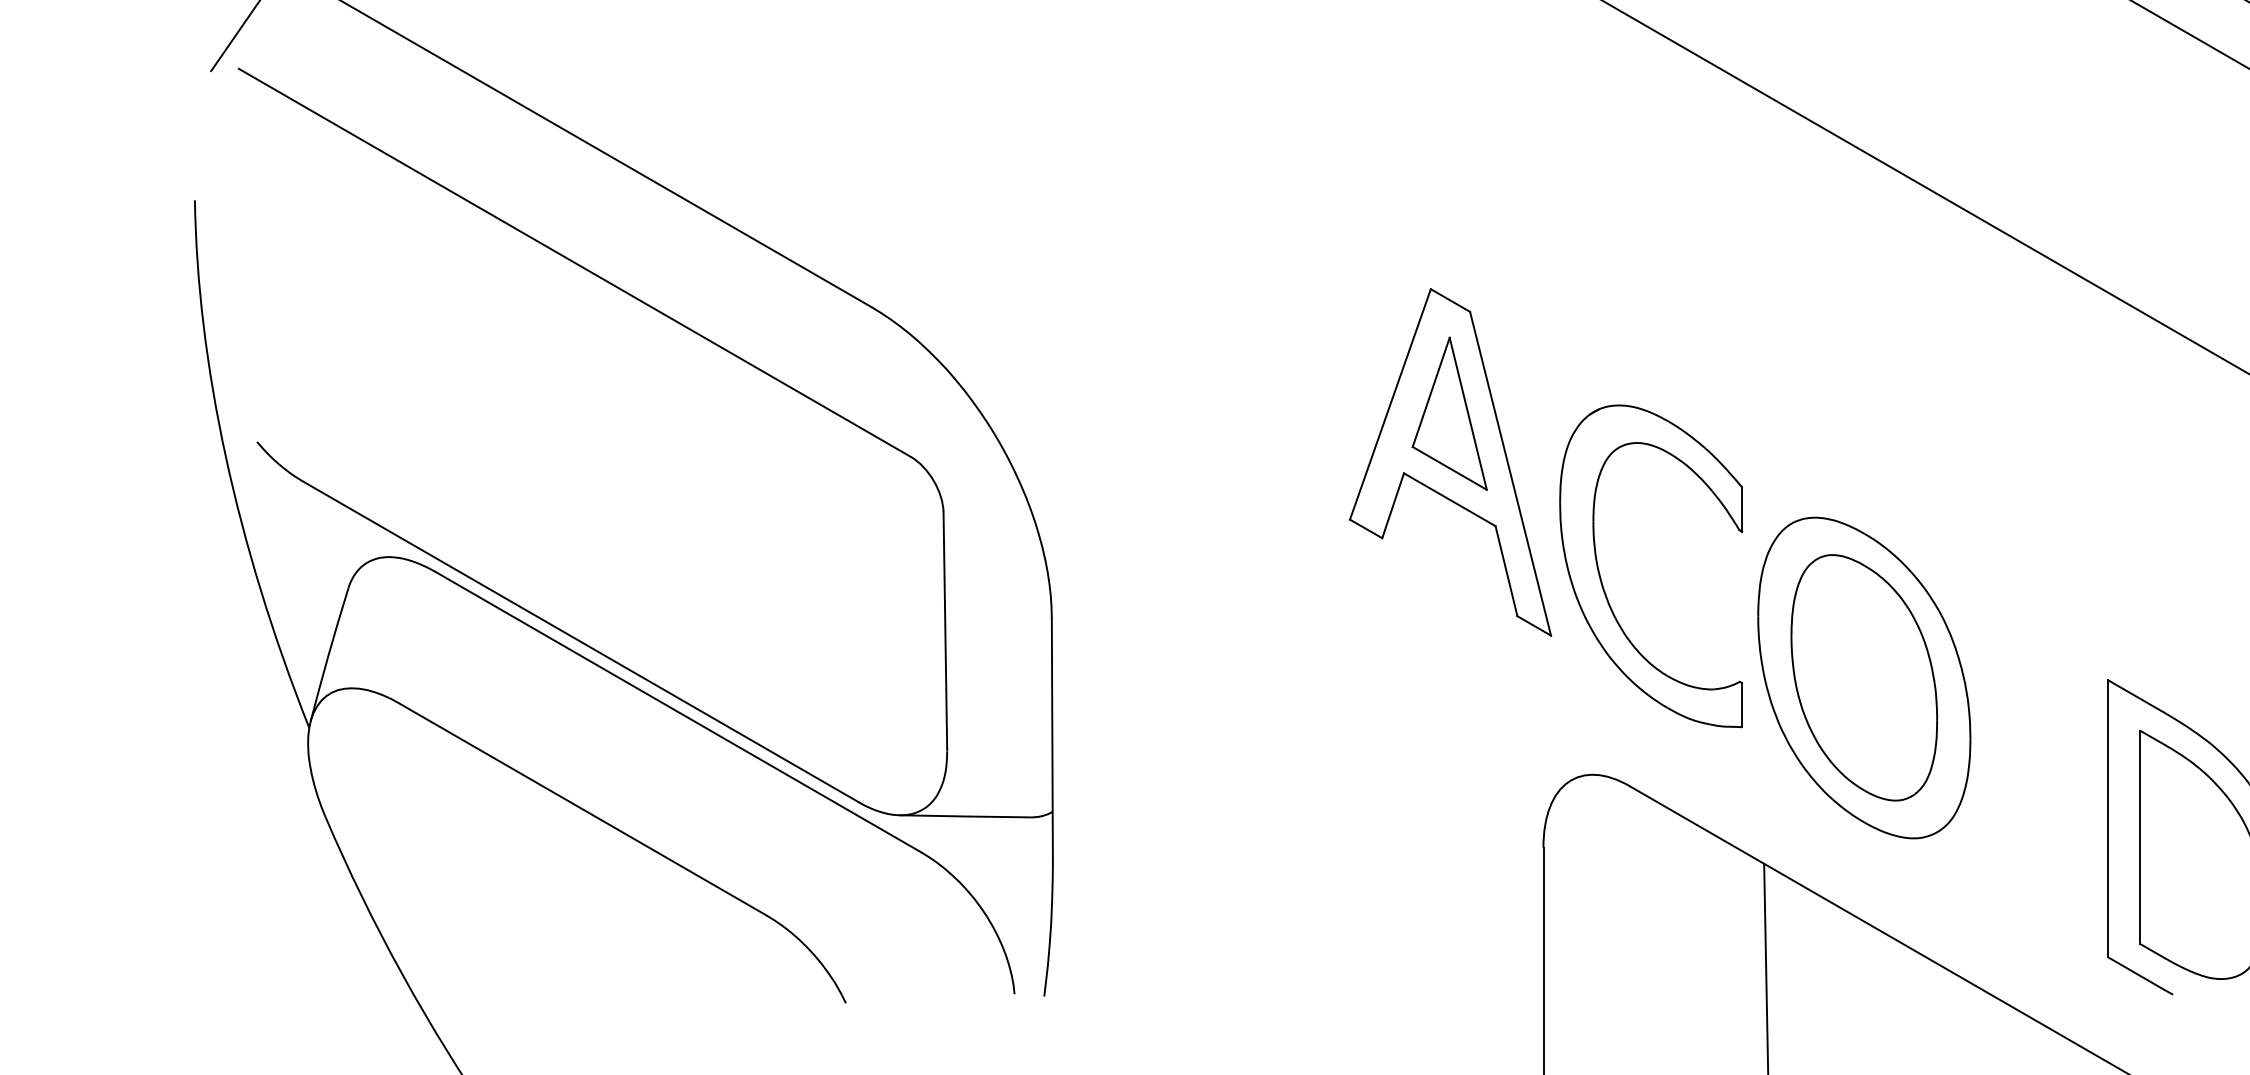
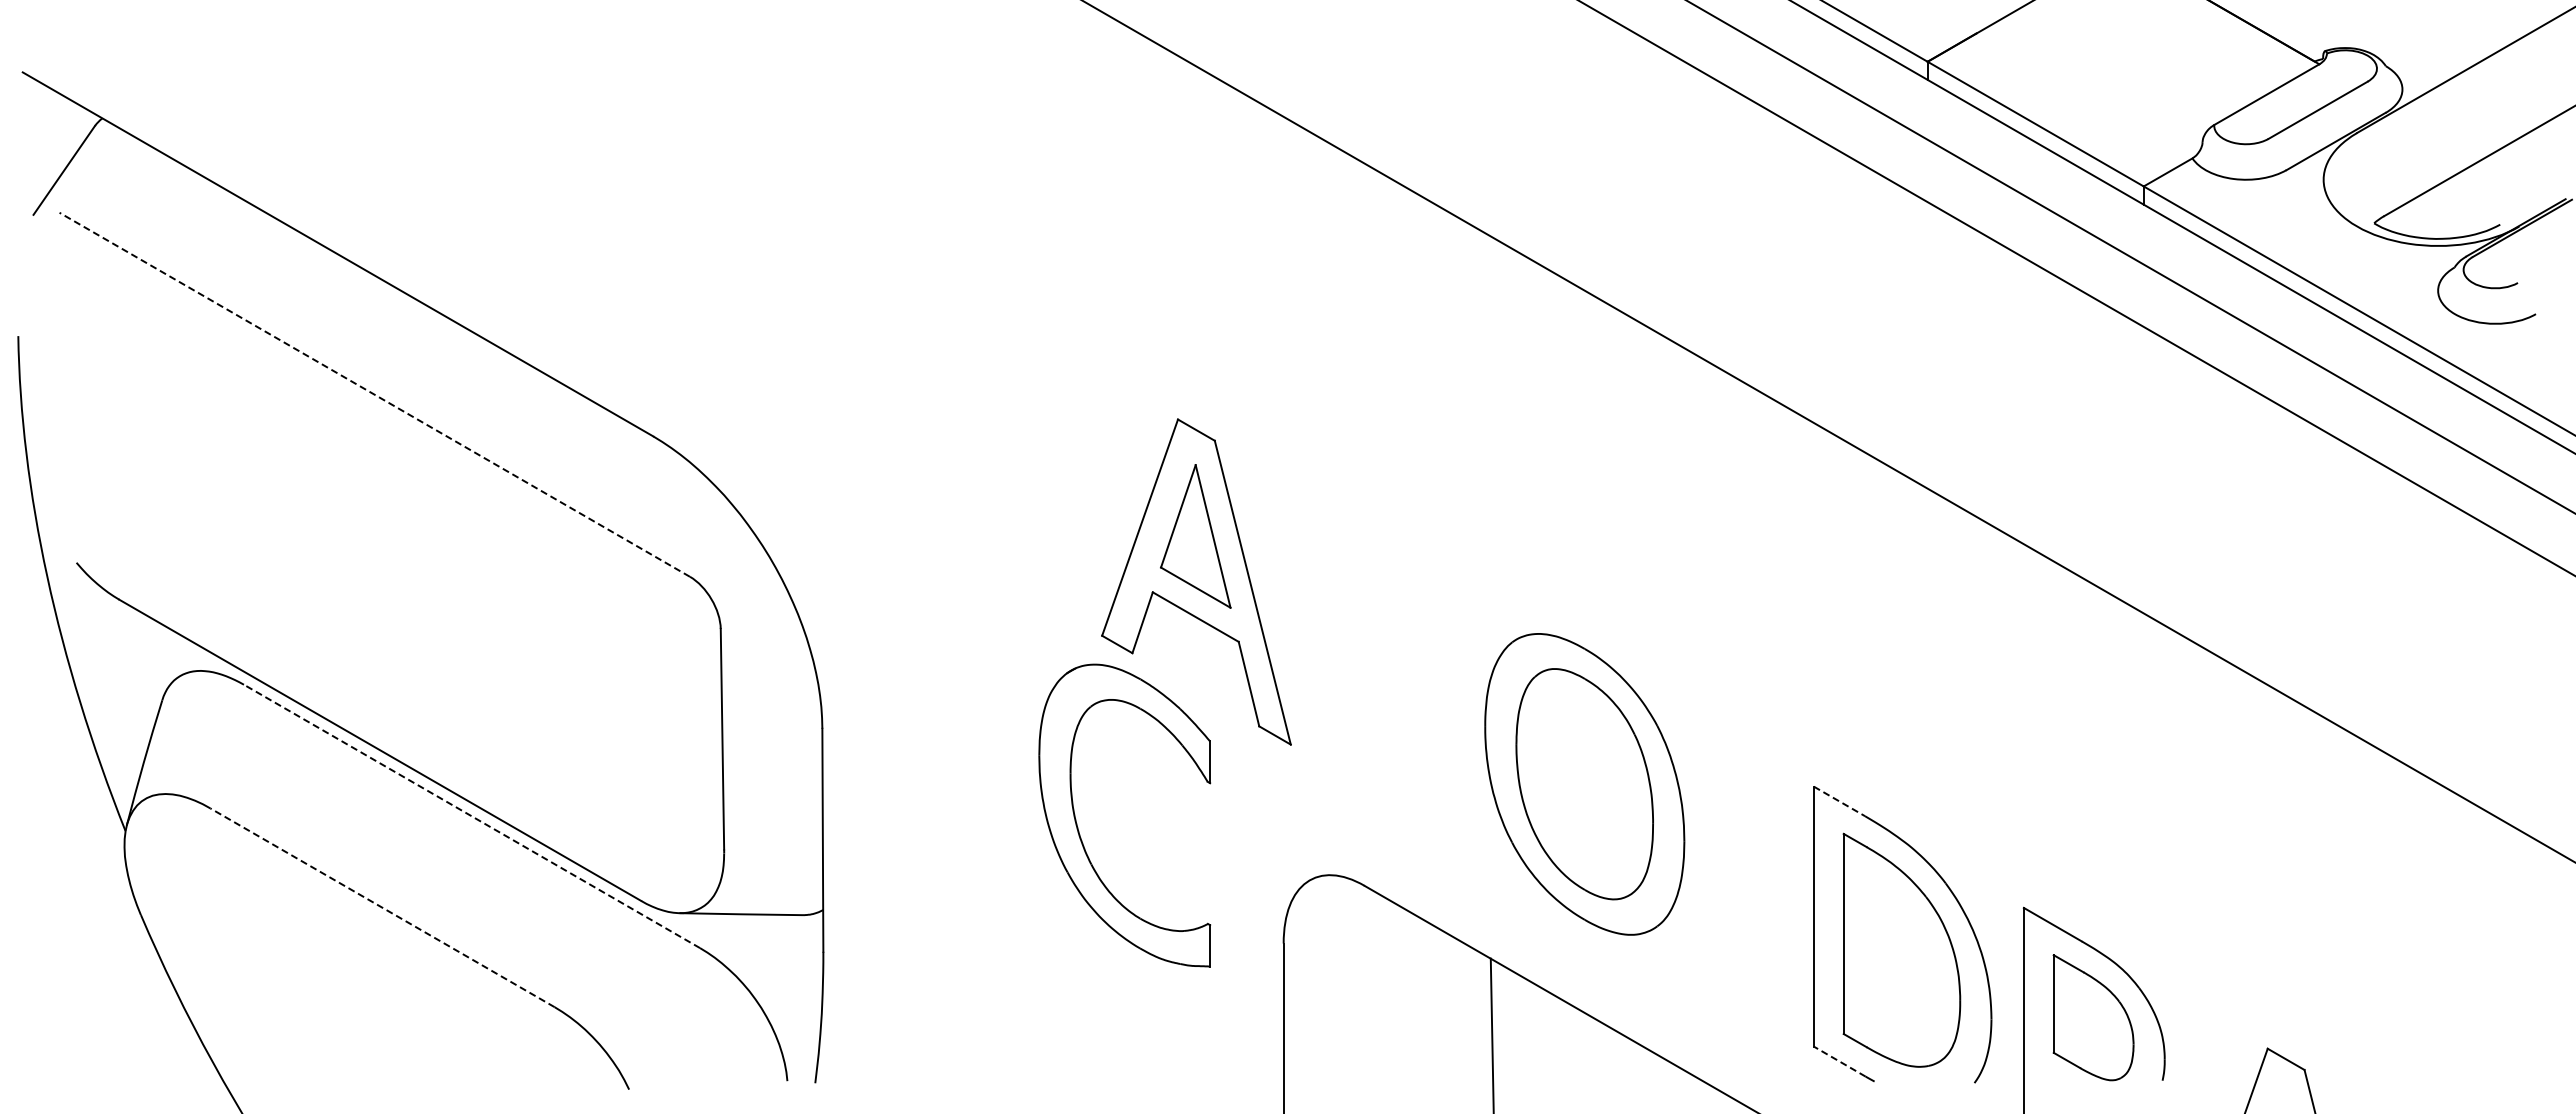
line: (574, 262) -> (374, 394), solid -> dashed
part: (1601, 579) -> (1078, 827), moved
line: (2135, 696) -> (1839, 801), solid -> dashed
line: (677, 712) -> (471, 816), solid -> dashed
line: (583, 809) -> (382, 907), solid -> dashed
line: (2135, 973) -> (1839, 1061), solid -> dashed

